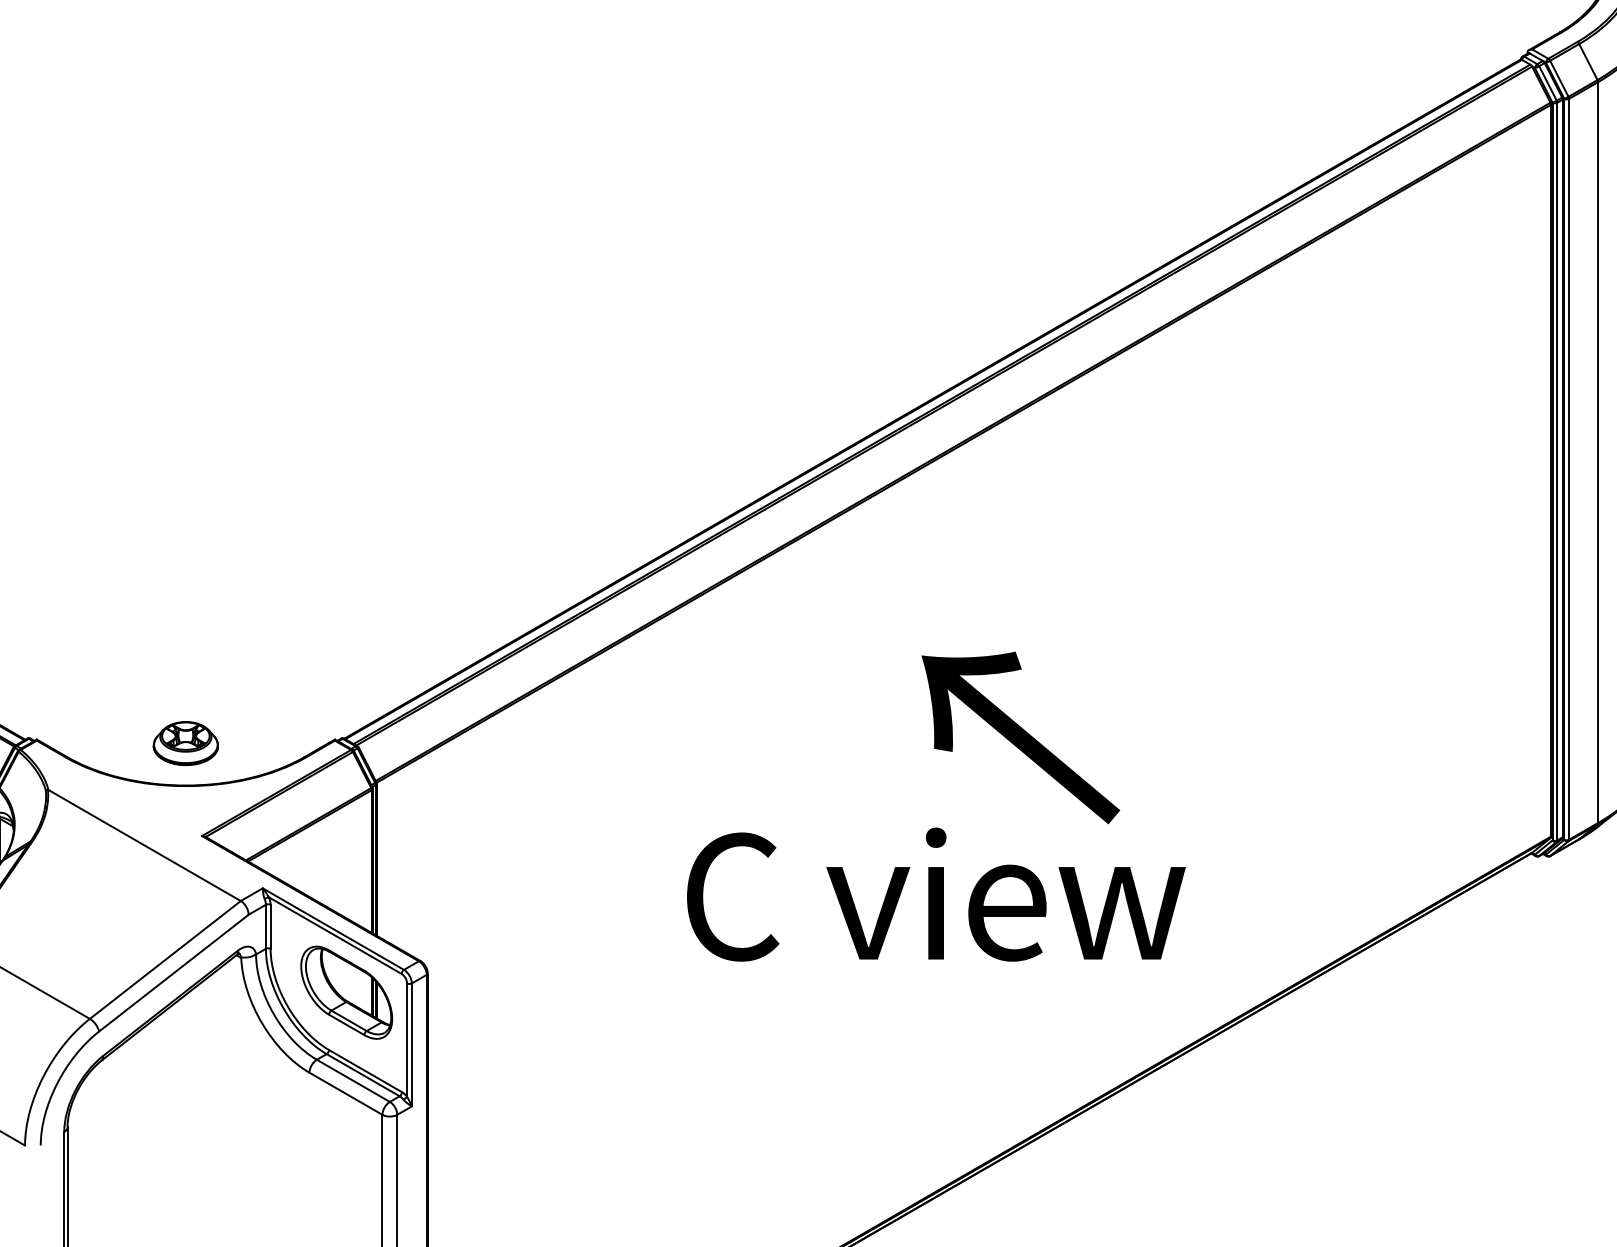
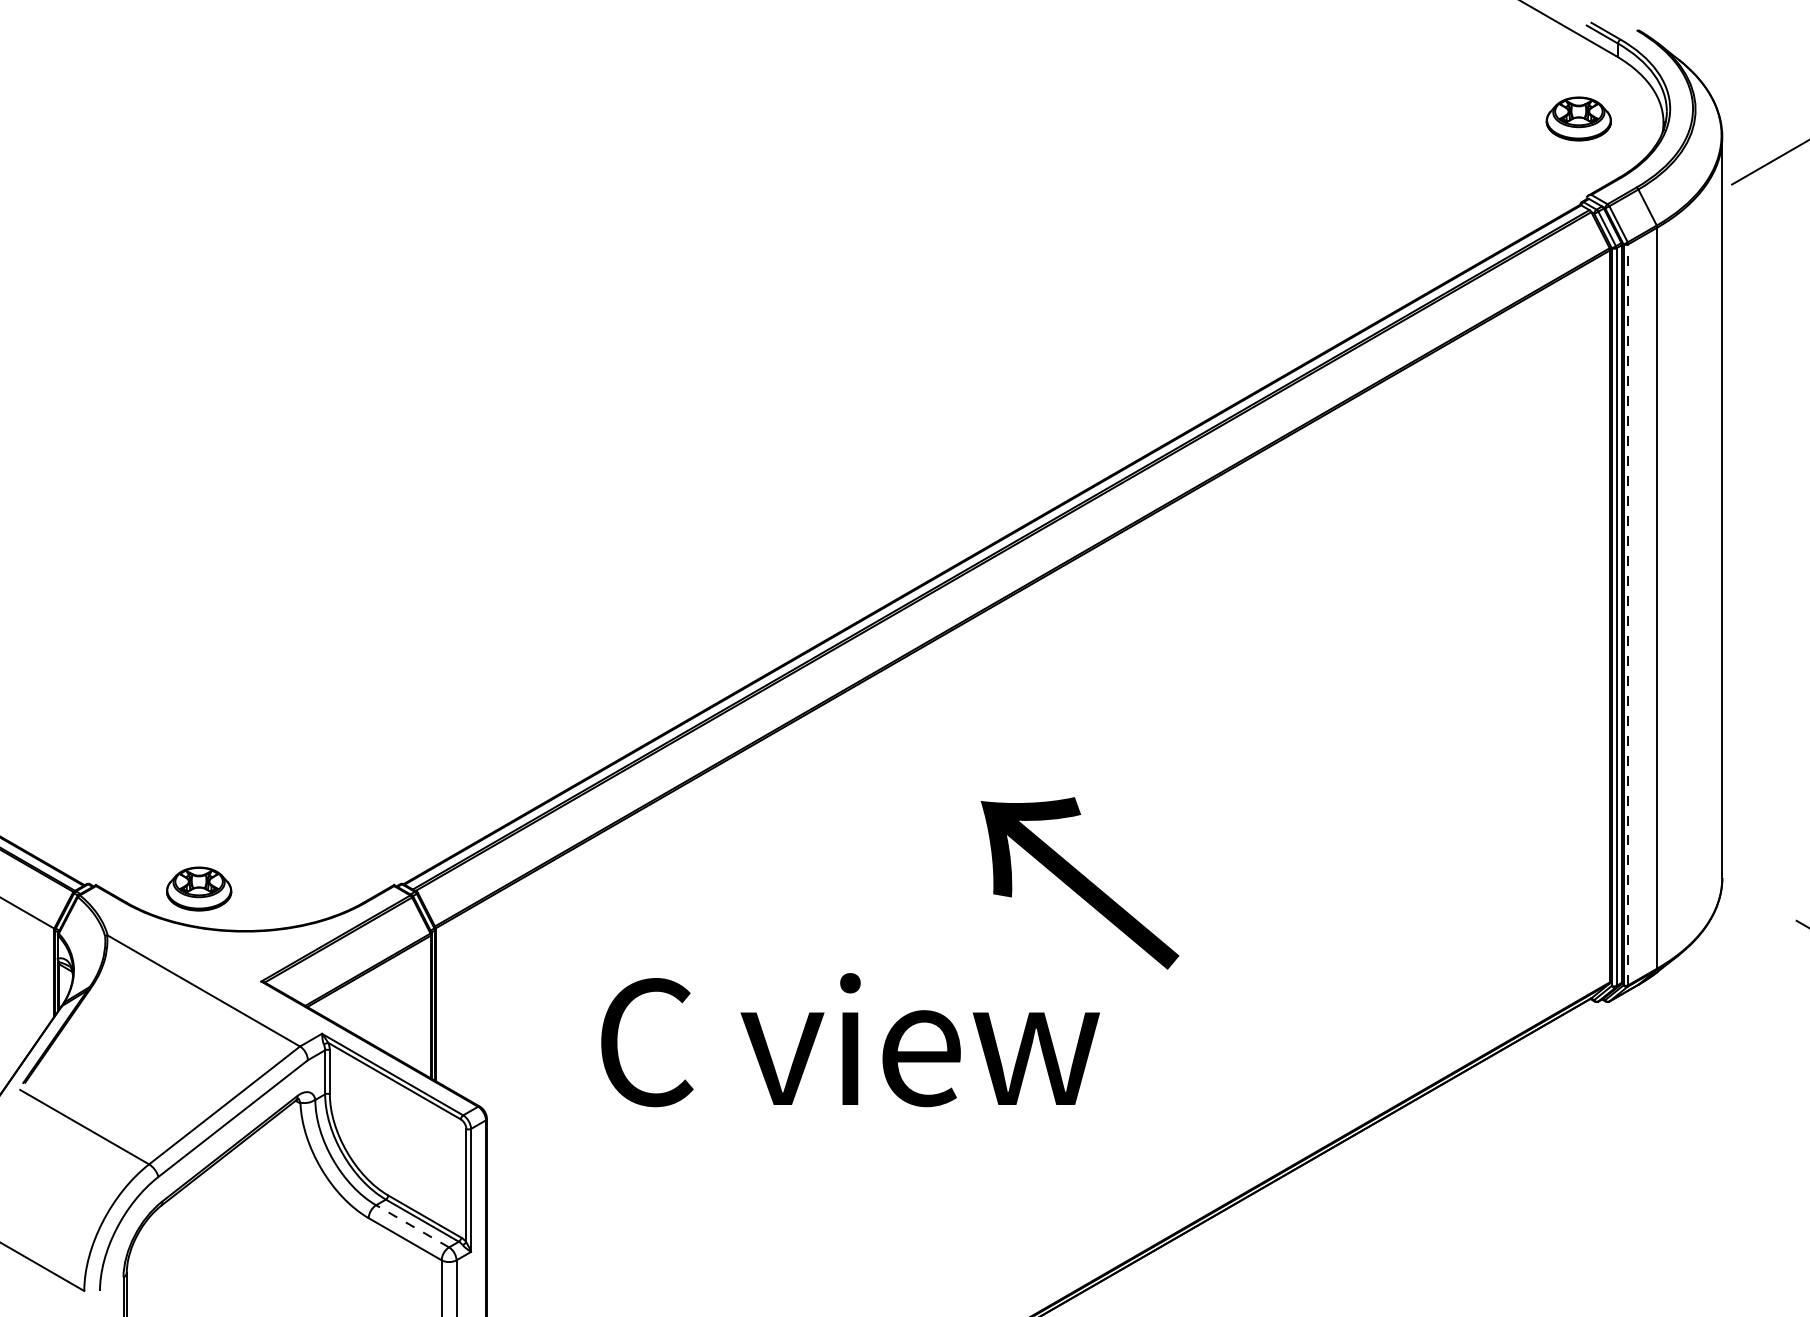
line: (1569, 469) -> (1628, 614), solid -> dashed
part: (186, 743) -> (199, 888), moved
text: (936, 895) -> (850, 1040), moved
part: (346, 993) -> (405, 1138), removed
line: (353, 1081) -> (412, 1226), solid -> dashed

